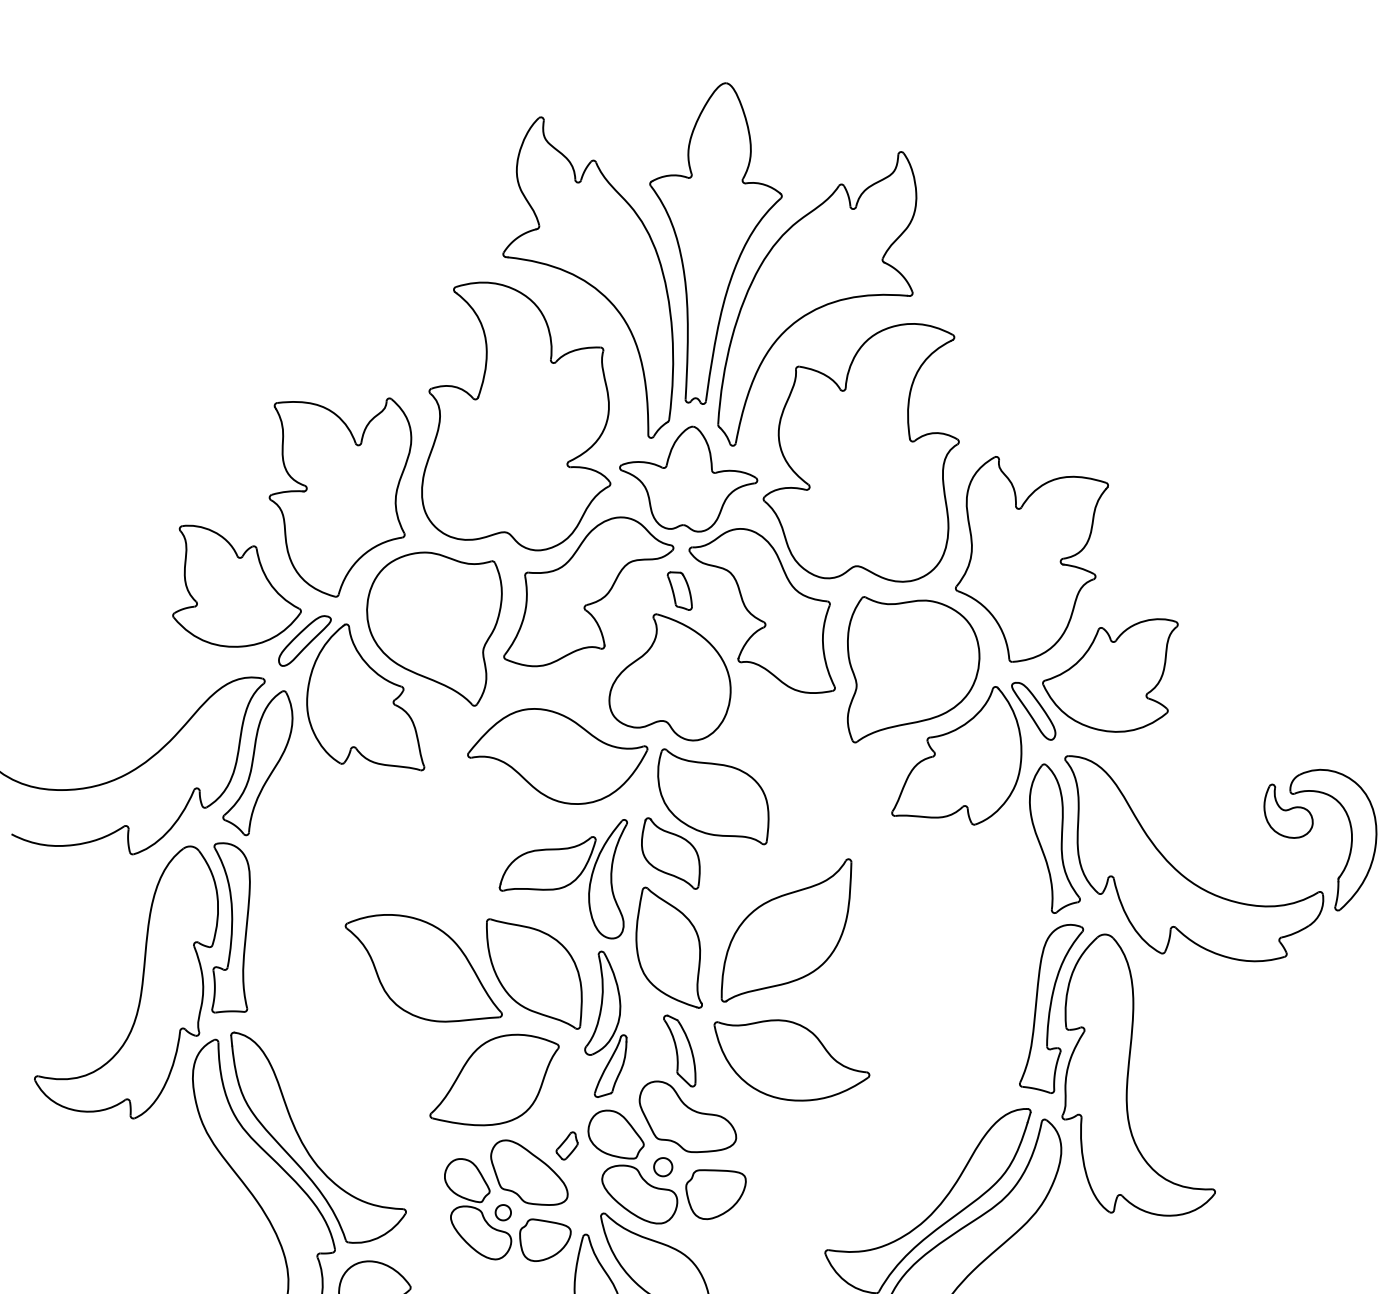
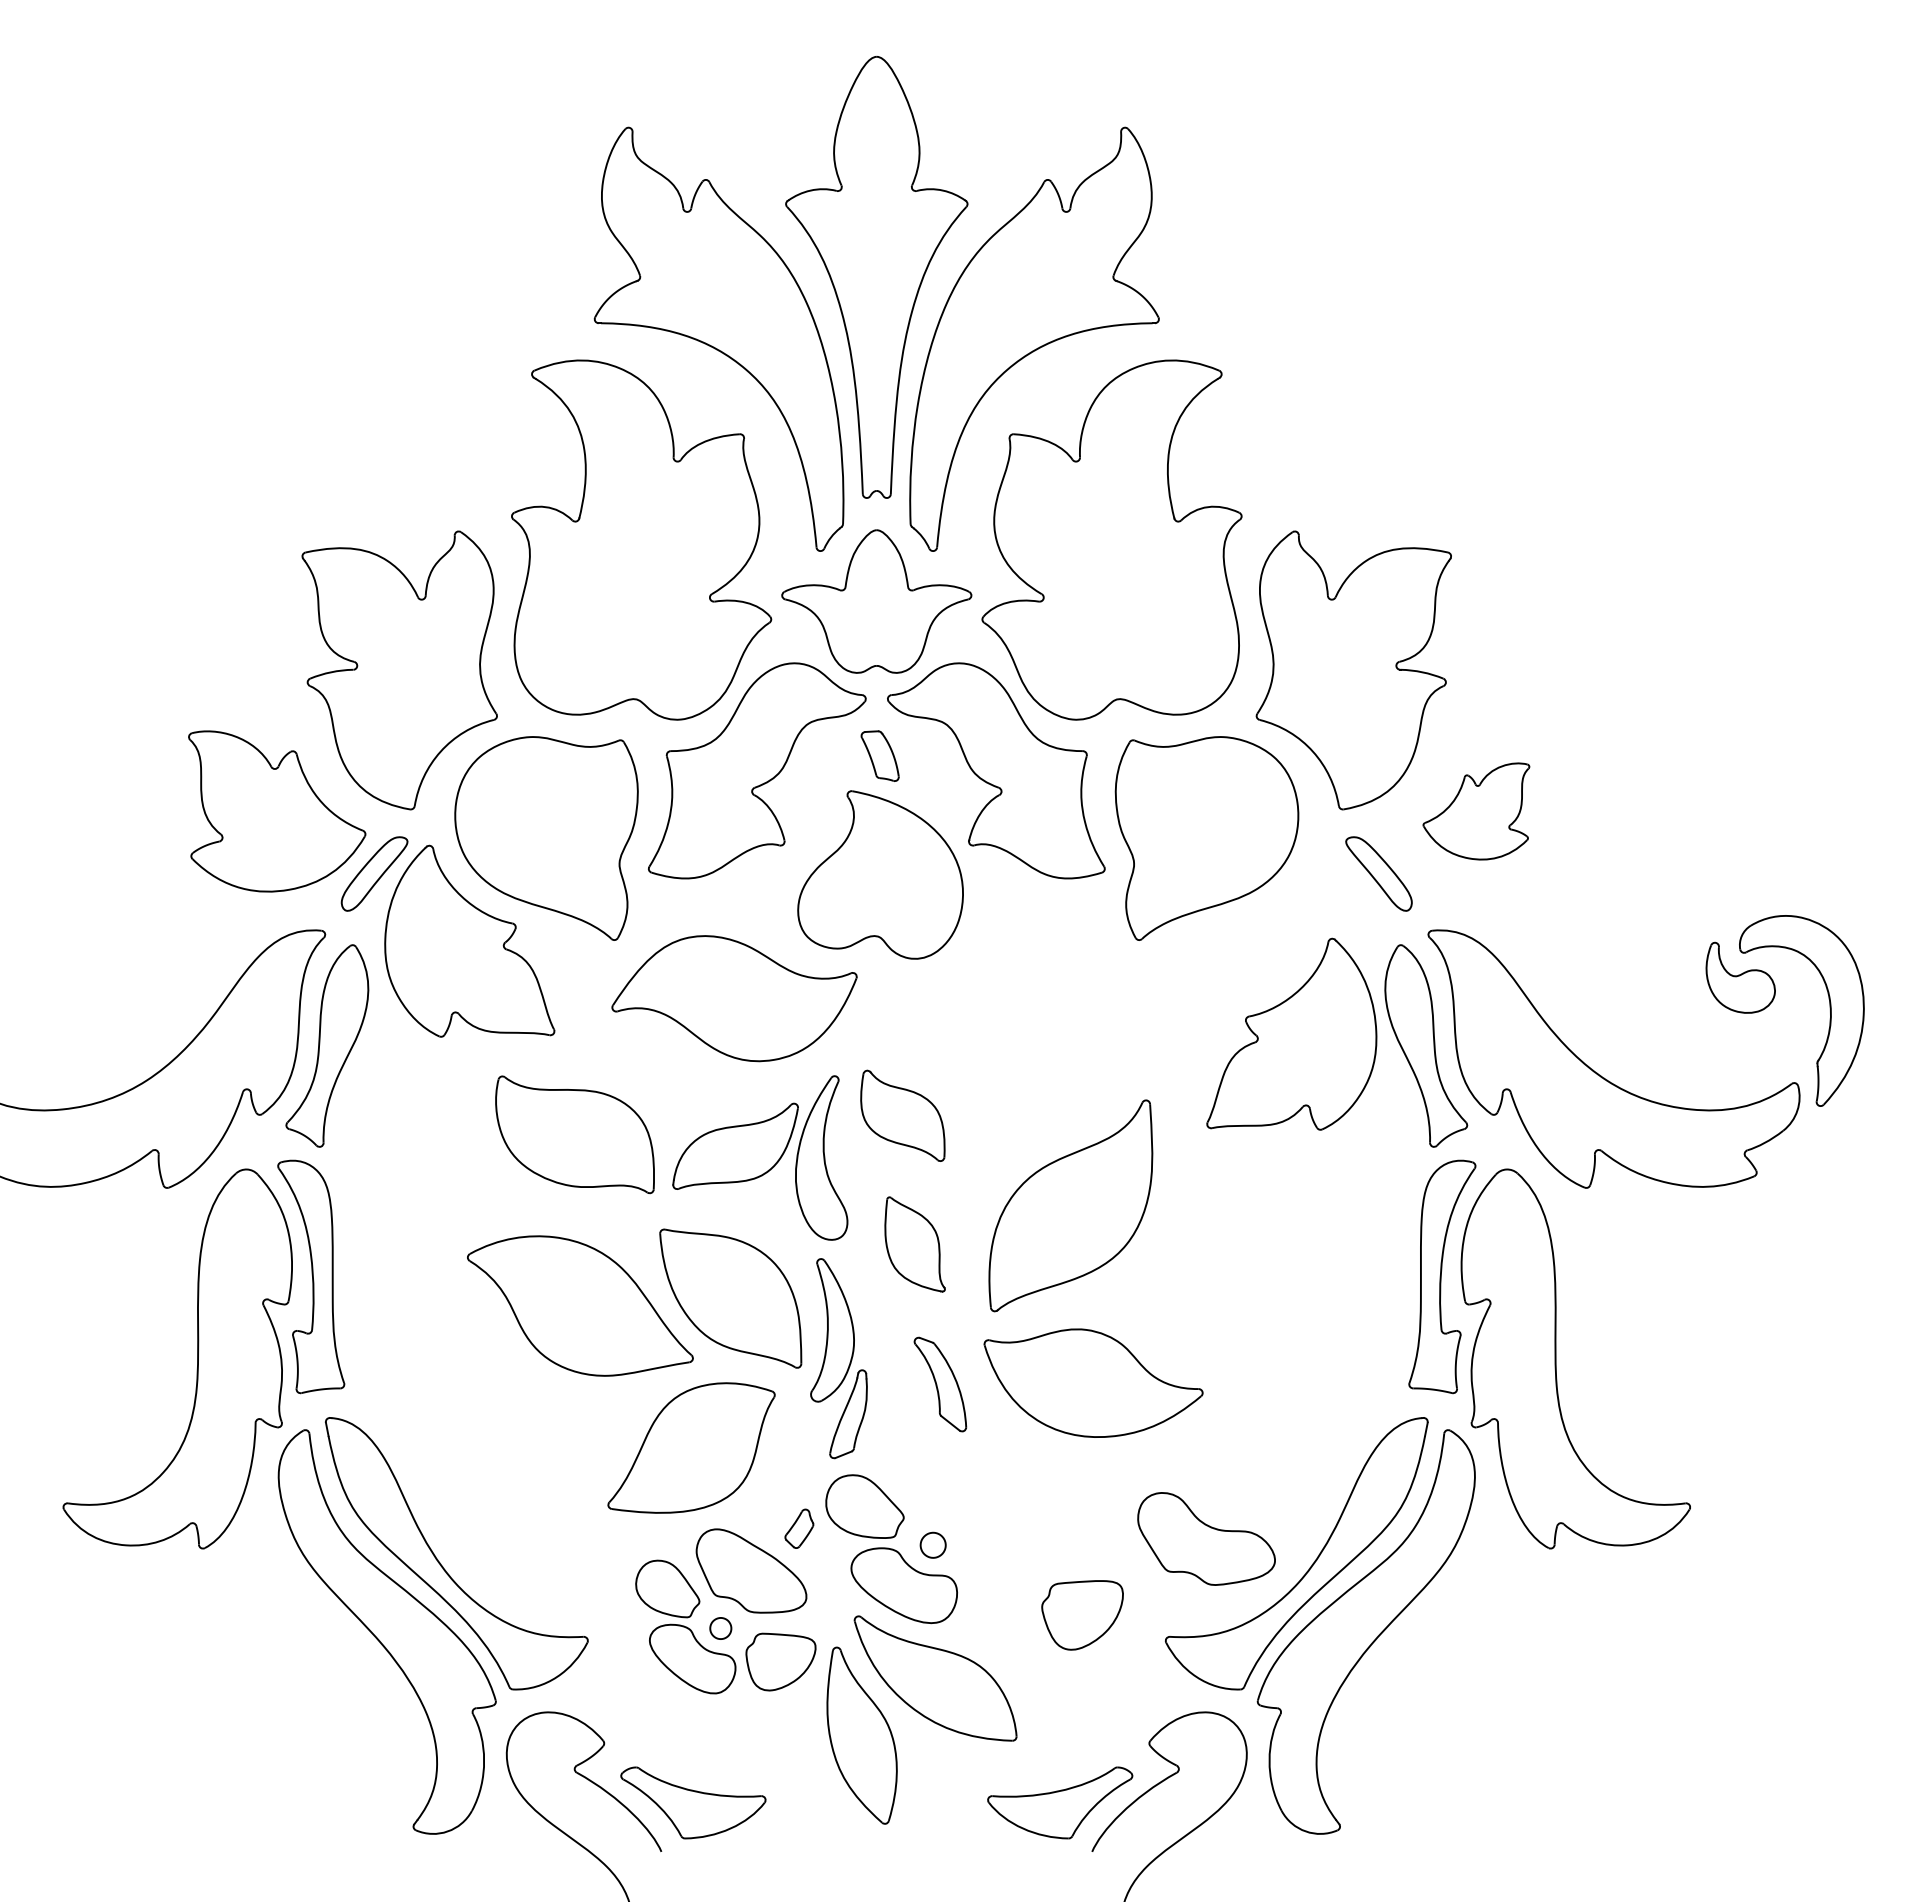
part: (1108, 672) -> (1476, 811), size x0.6
part: (959, 752) -> (1291, 1033), moved
part: (713, 796) -> (574, 1134), moved
part: (670, 947) -> (914, 1244), size x0.6
part: (687, 1117) -> (1206, 1538), moved
part: (714, 1194) -> (1082, 1615), moved

